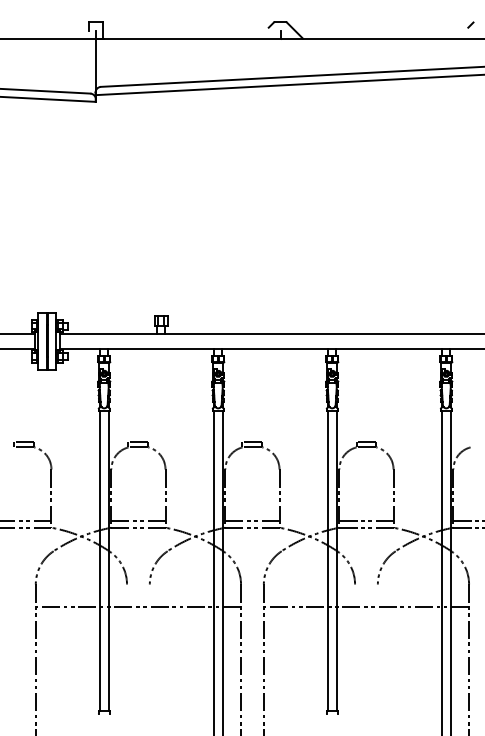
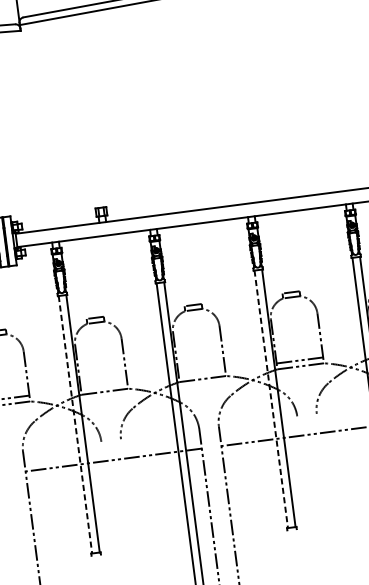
line: (138, 520) -> (104, 385), removed
line: (252, 520) -> (202, 372), removed
line: (99, 561) -> (75, 425), solid -> dashed
line: (327, 561) -> (270, 399), solid -> dashed

